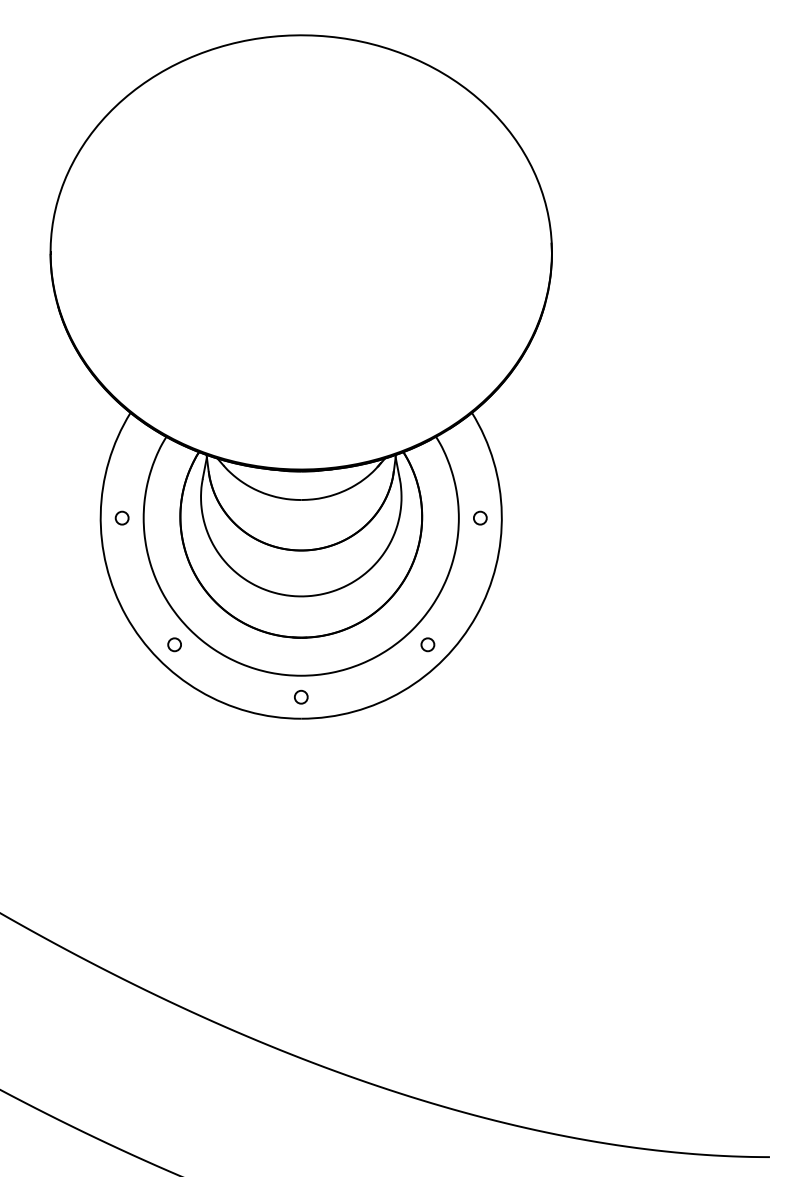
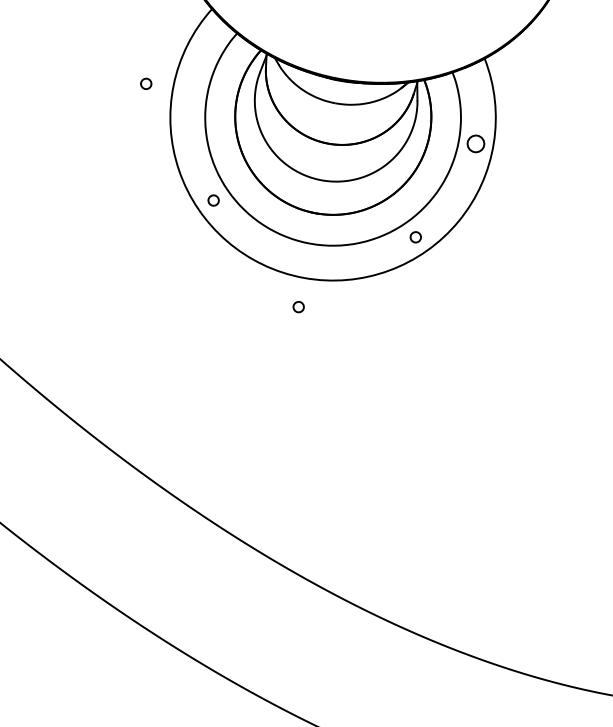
circle: (121, 517) -> (145, 83), moved
circle: (480, 517) -> (476, 143), size x1.6
circle: (301, 696) -> (298, 306), moved

